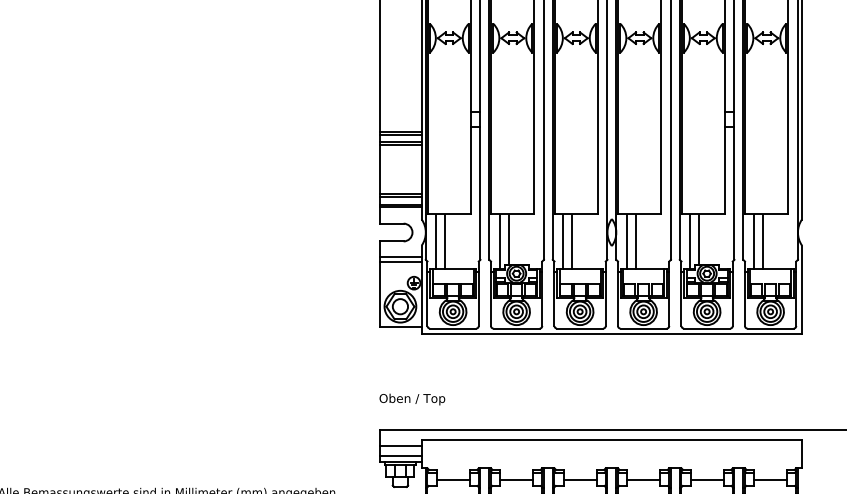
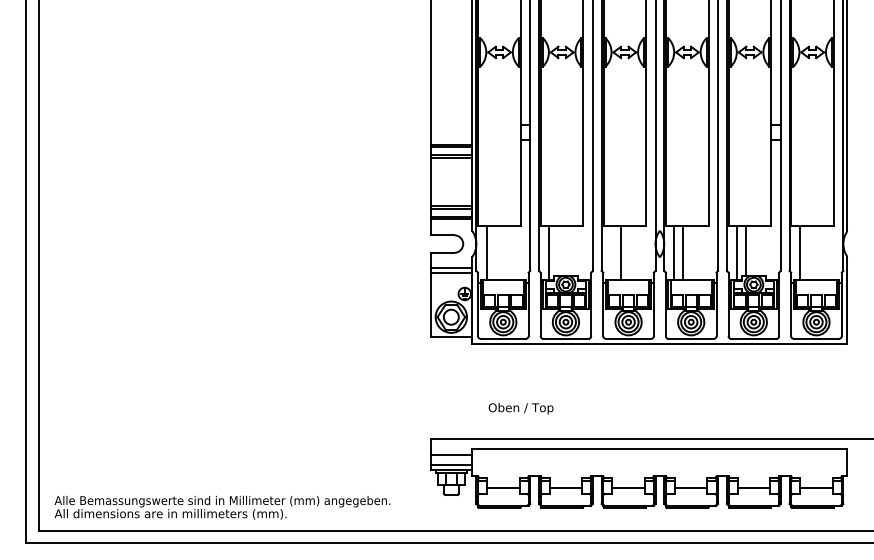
line: (509, 239) -> (558, 250), removed
line: (445, 242) -> (495, 253), removed
line: (562, 242) -> (611, 253), removed
line: (762, 242) -> (808, 253), removed
text: (411, 399) -> (520, 408), moved

